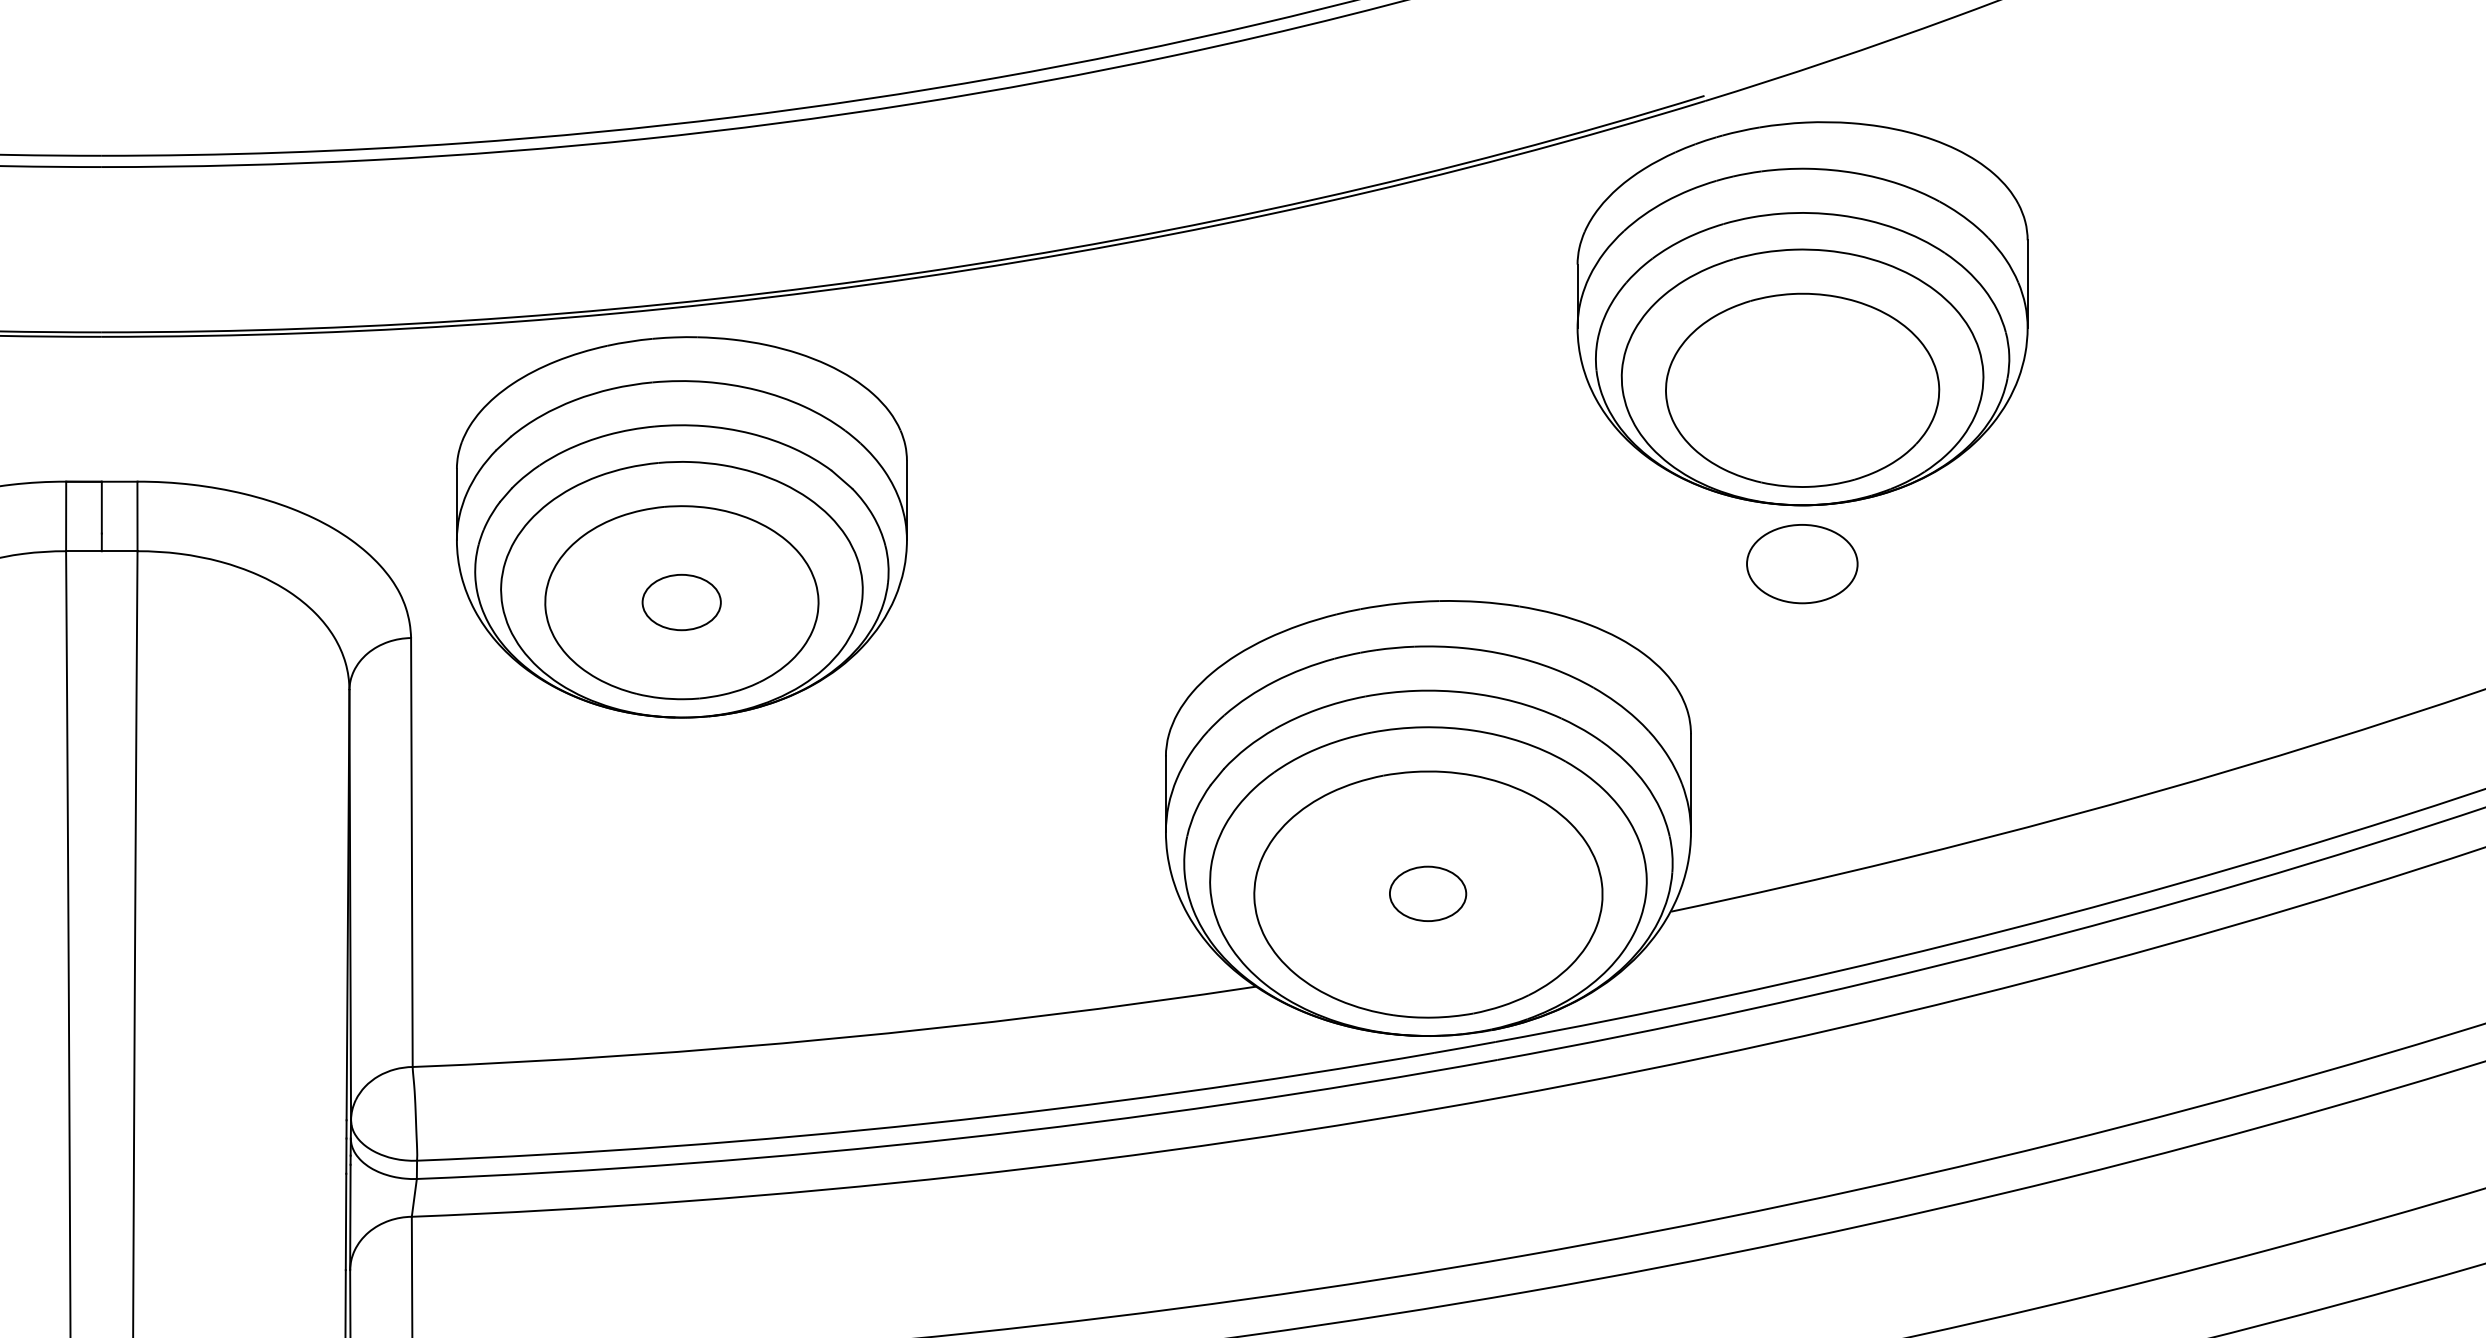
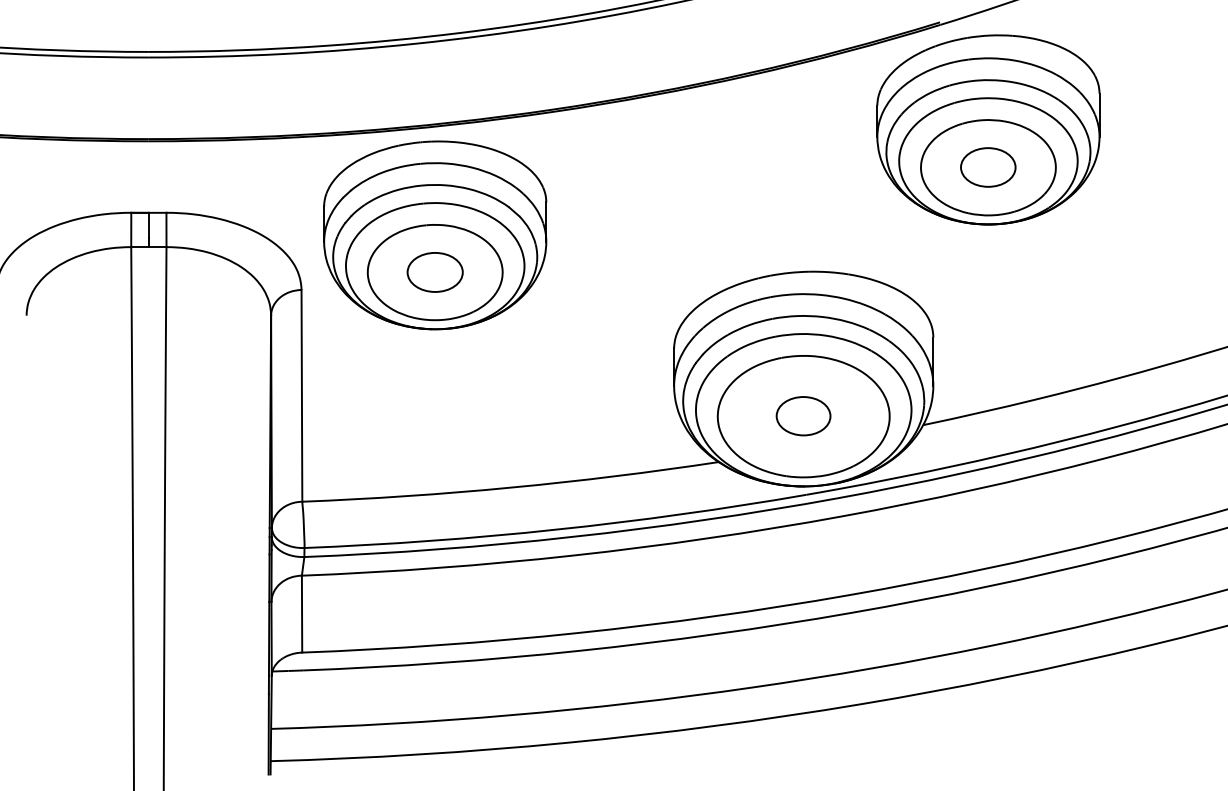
part: (1802, 564) -> (988, 167), moved
part: (680, 602) -> (434, 272), size x1.43
part: (1427, 894) -> (803, 416), size x1.43

